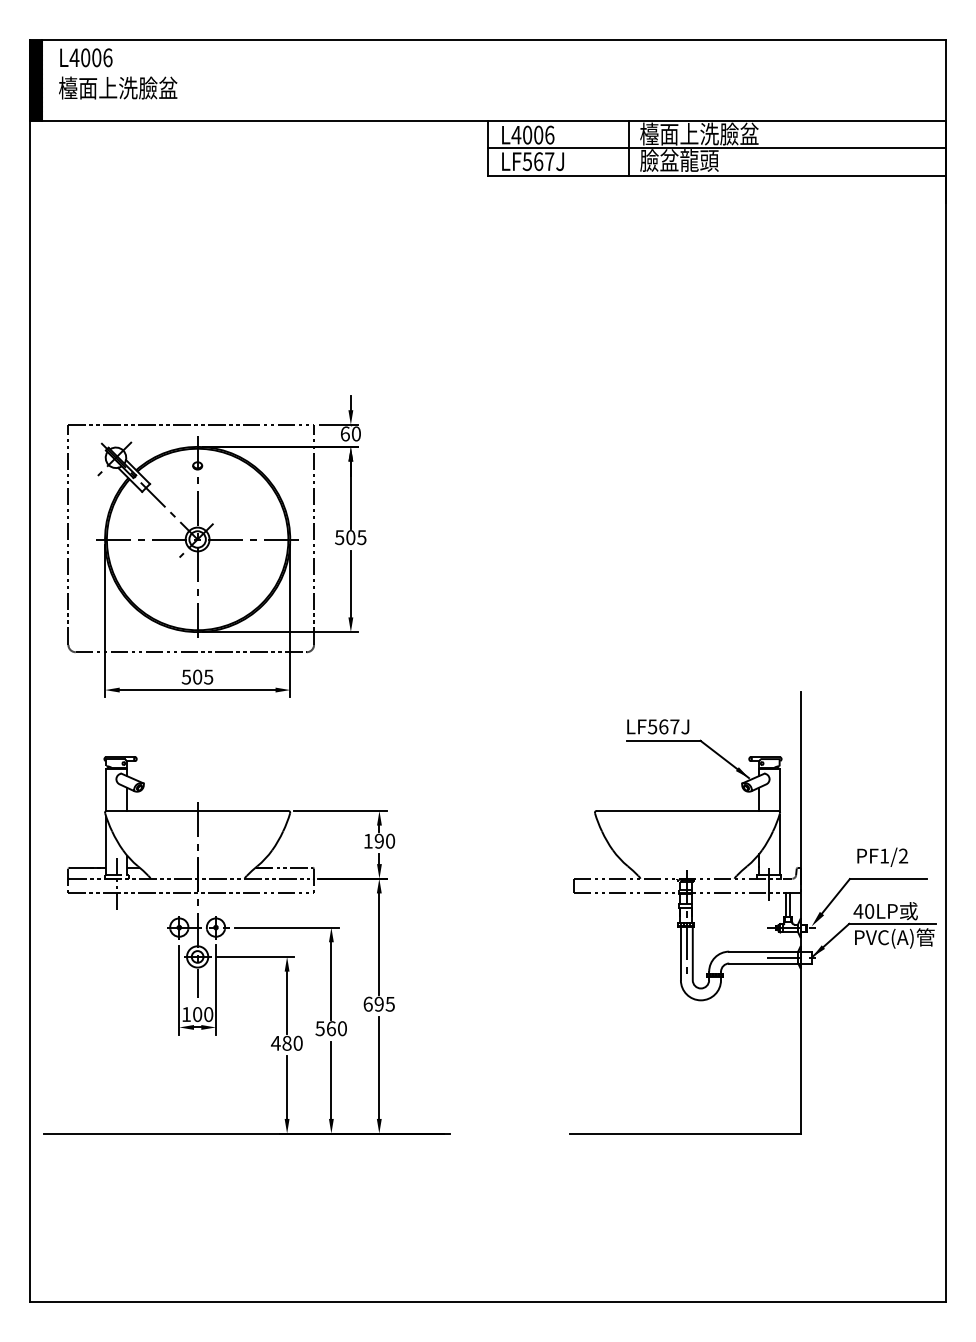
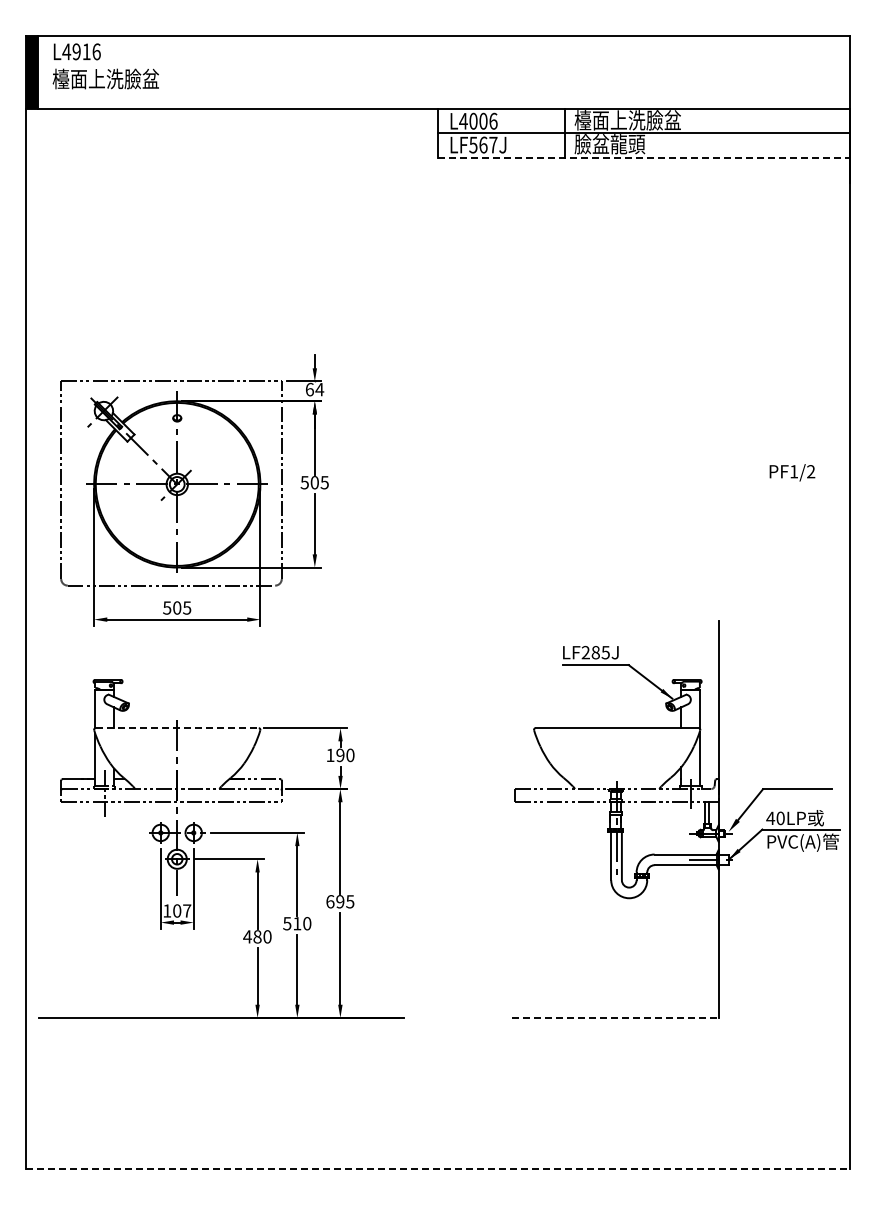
text: (91, 57) -> (81, 51), L4006 -> L4916
line: (716, 175) -> (643, 157), solid -> dashed
text: (356, 433) -> (319, 389), 60 -> 64
text: (663, 726) -> (595, 652), LF567J -> LF285J
line: (197, 811) -> (177, 728), solid -> dashed
text: (882, 856) -> (792, 472), moved
text: (209, 1013) -> (187, 910), 100 -> 107
text: (331, 1028) -> (297, 923), 560 -> 510
line: (685, 1133) -> (615, 1017), solid -> dashed
line: (487, 1301) -> (437, 1168), solid -> dashed

